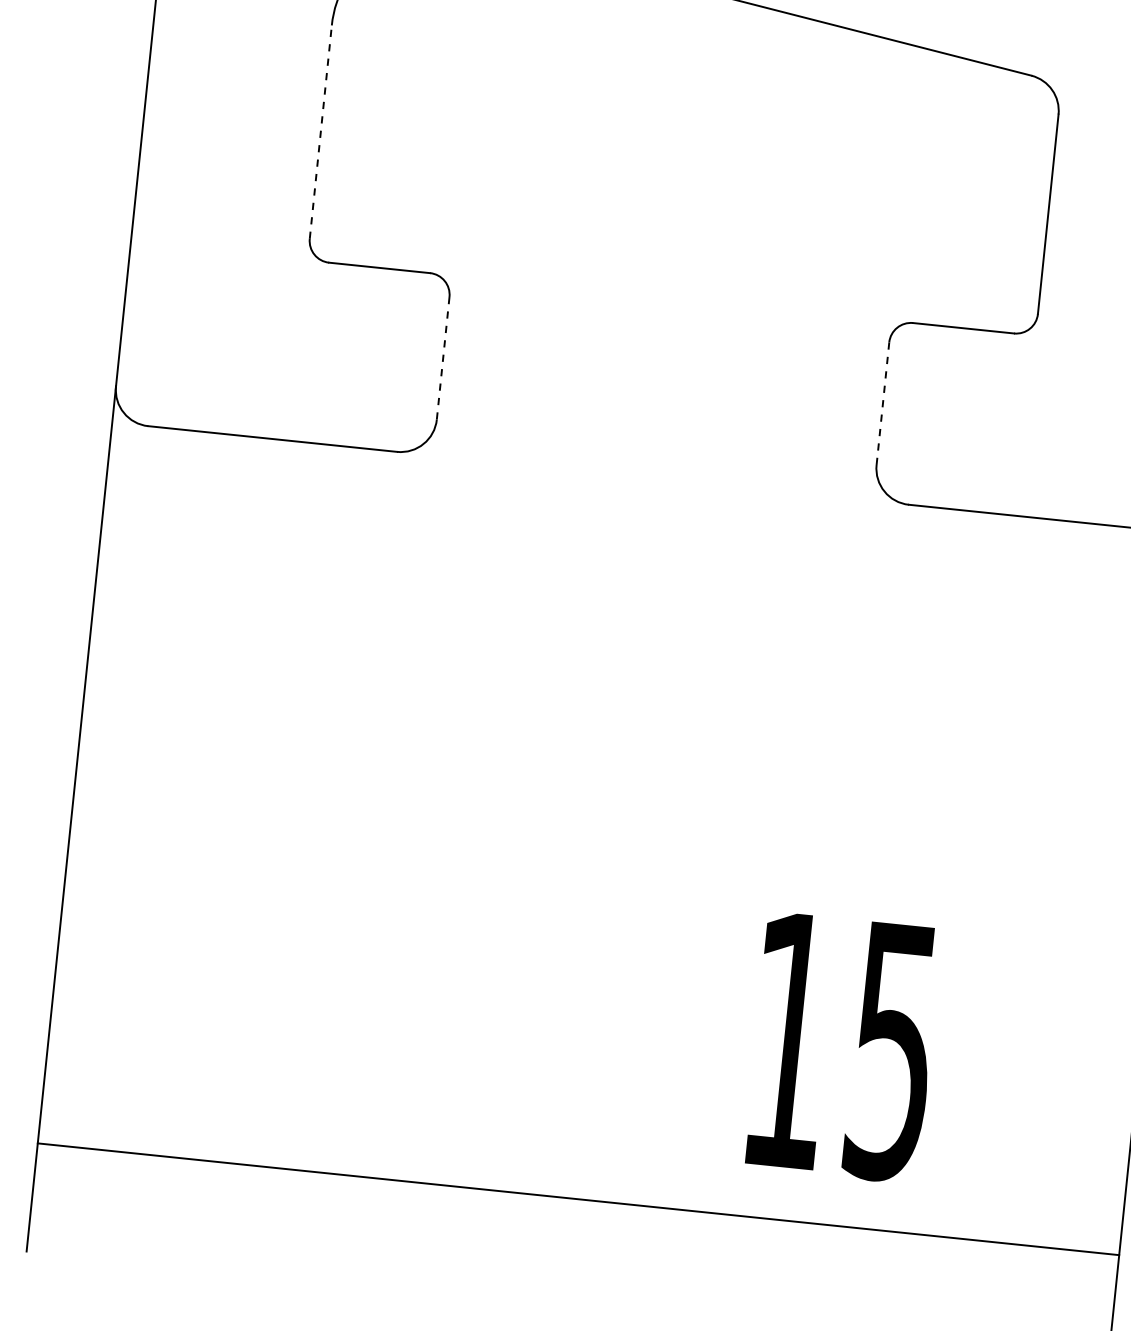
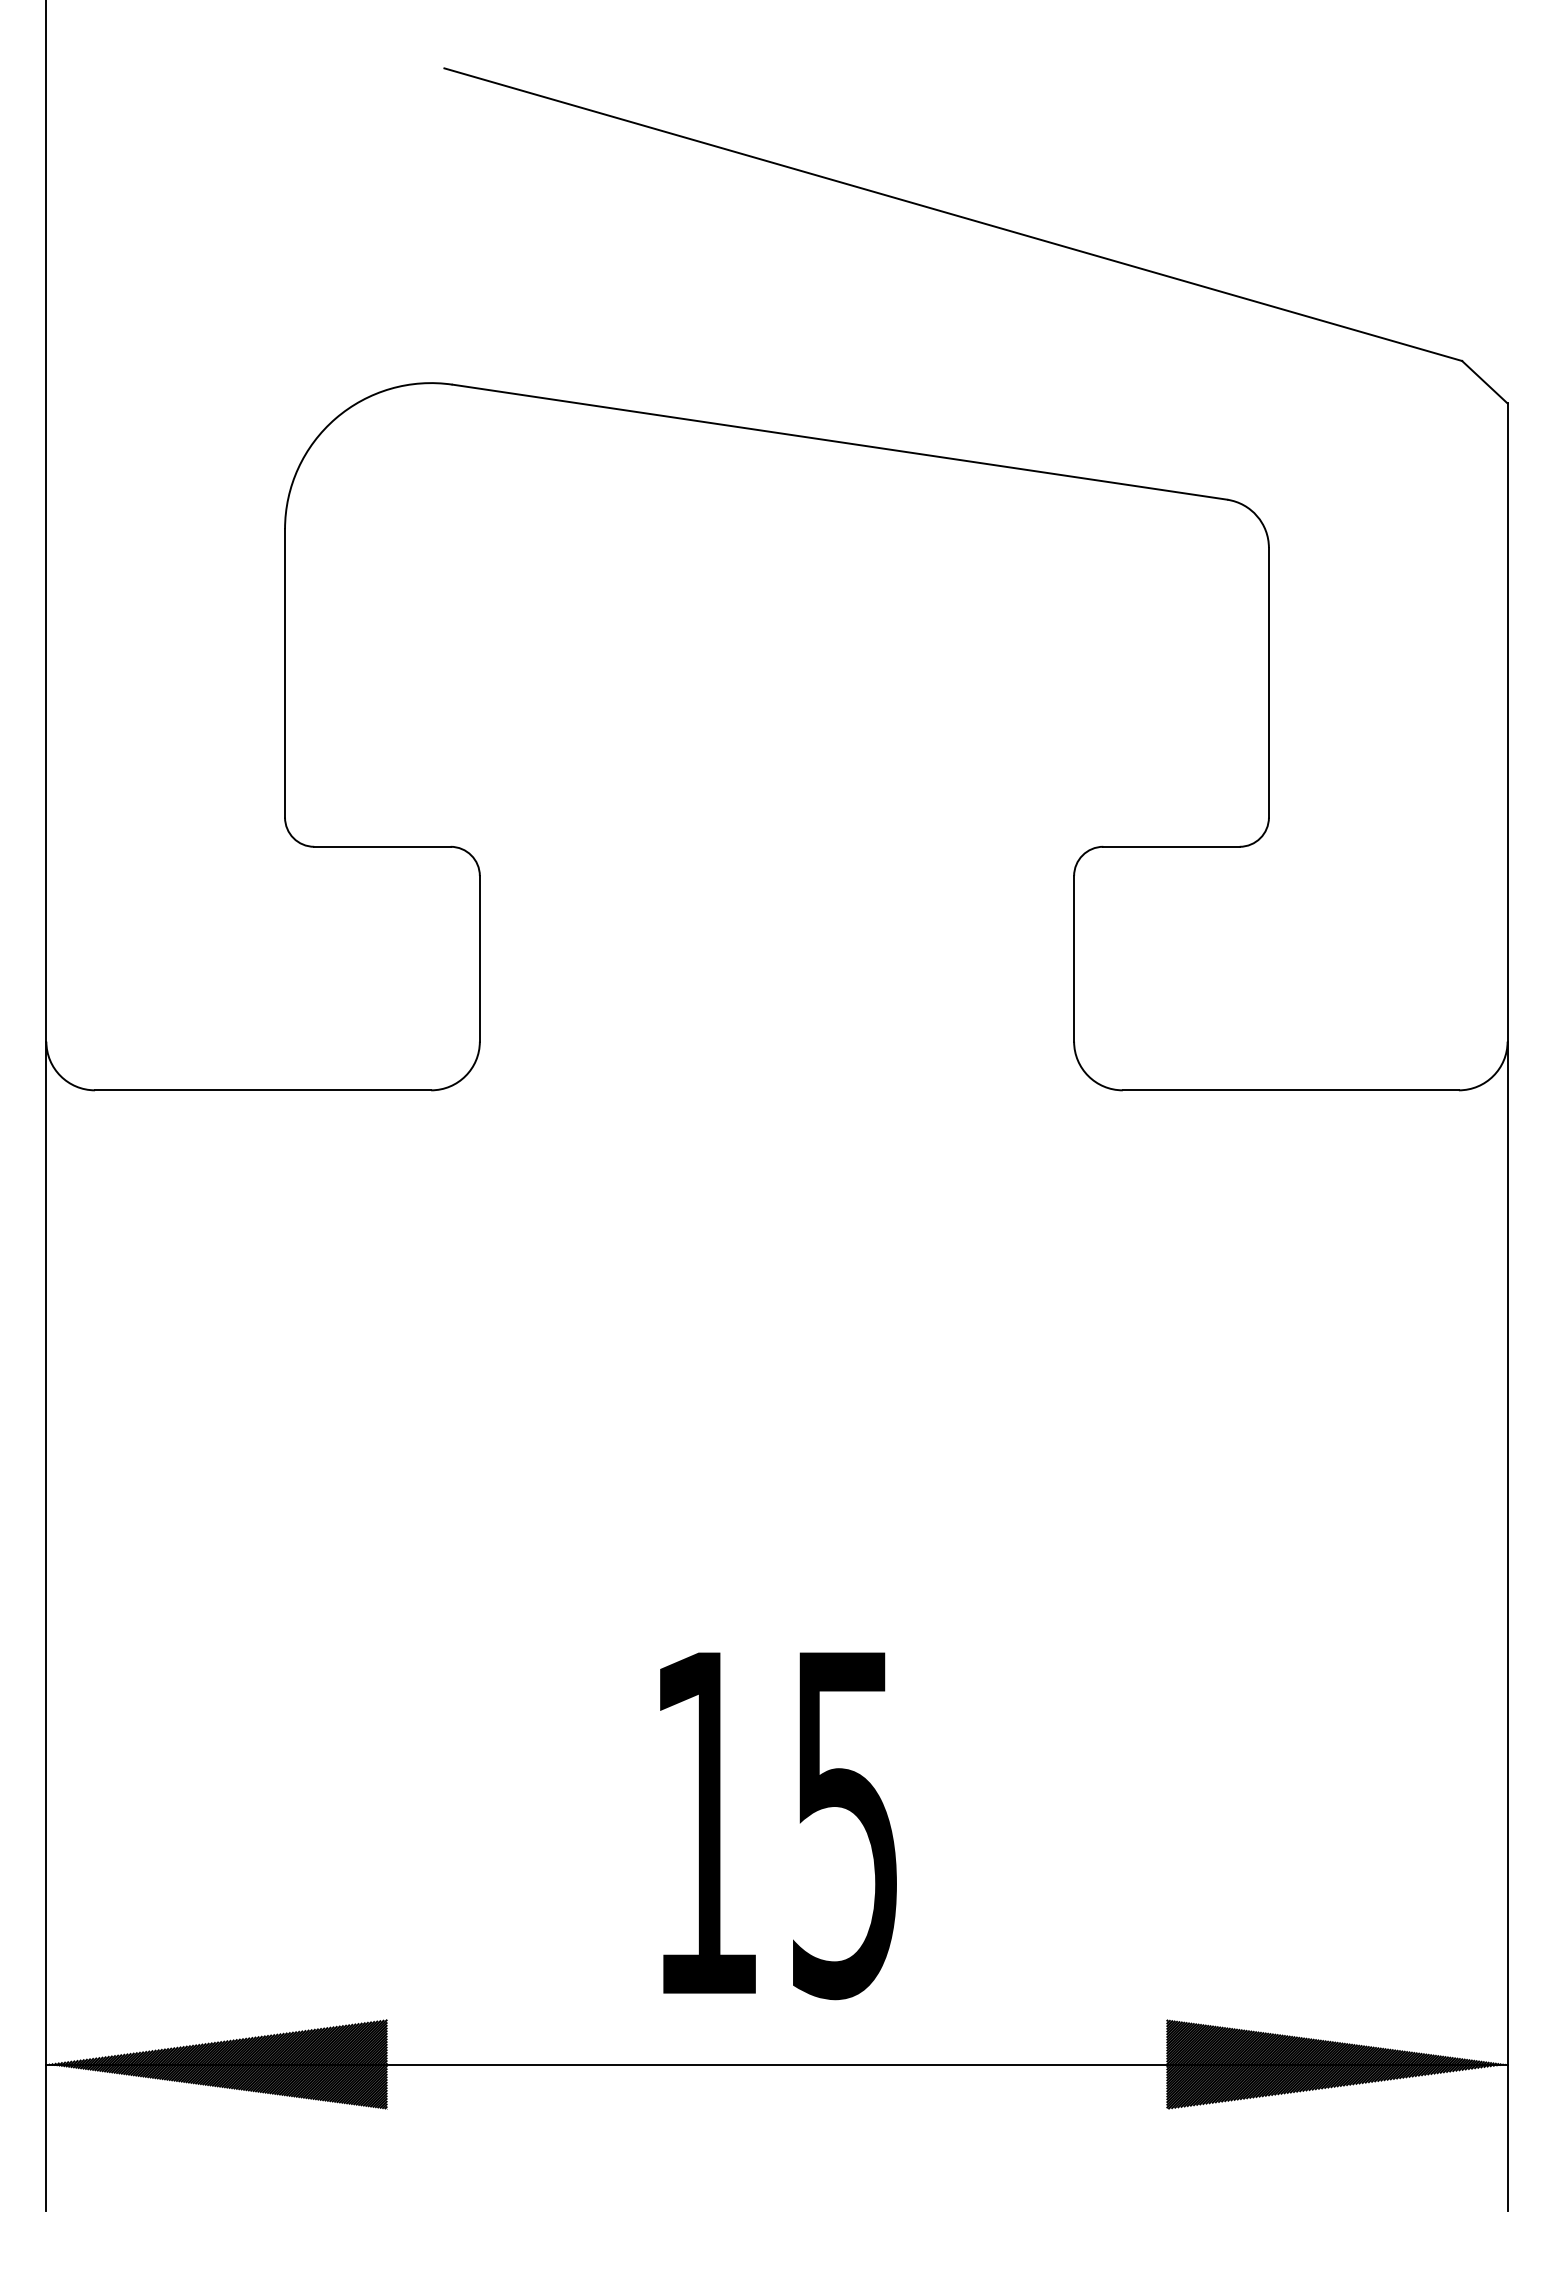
line: (321, 131) -> (285, 672), dashed -> solid
line: (442, 358) -> (479, 958), dashed -> solid
line: (883, 403) -> (1074, 958), dashed -> solid
text: (842, 1048) -> (778, 1826), moved
hatch: (163, 1156) -> (216, 2064), added
hatch: (992, 1242) -> (1336, 2064), added

